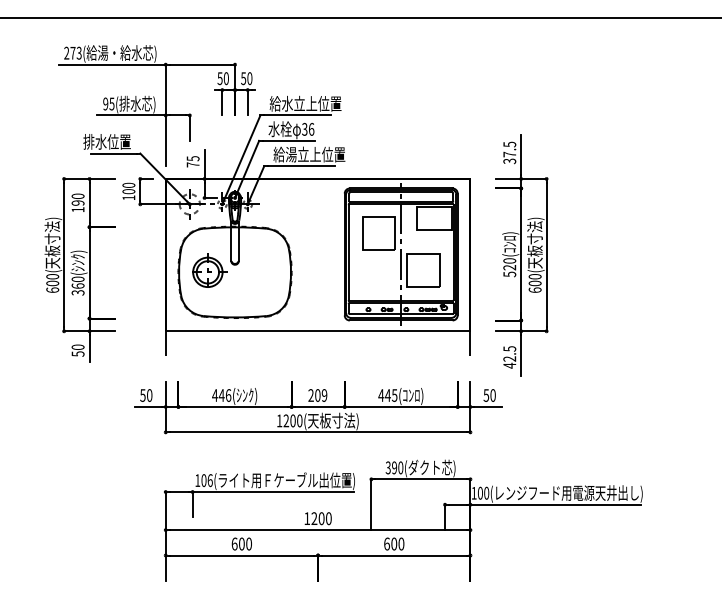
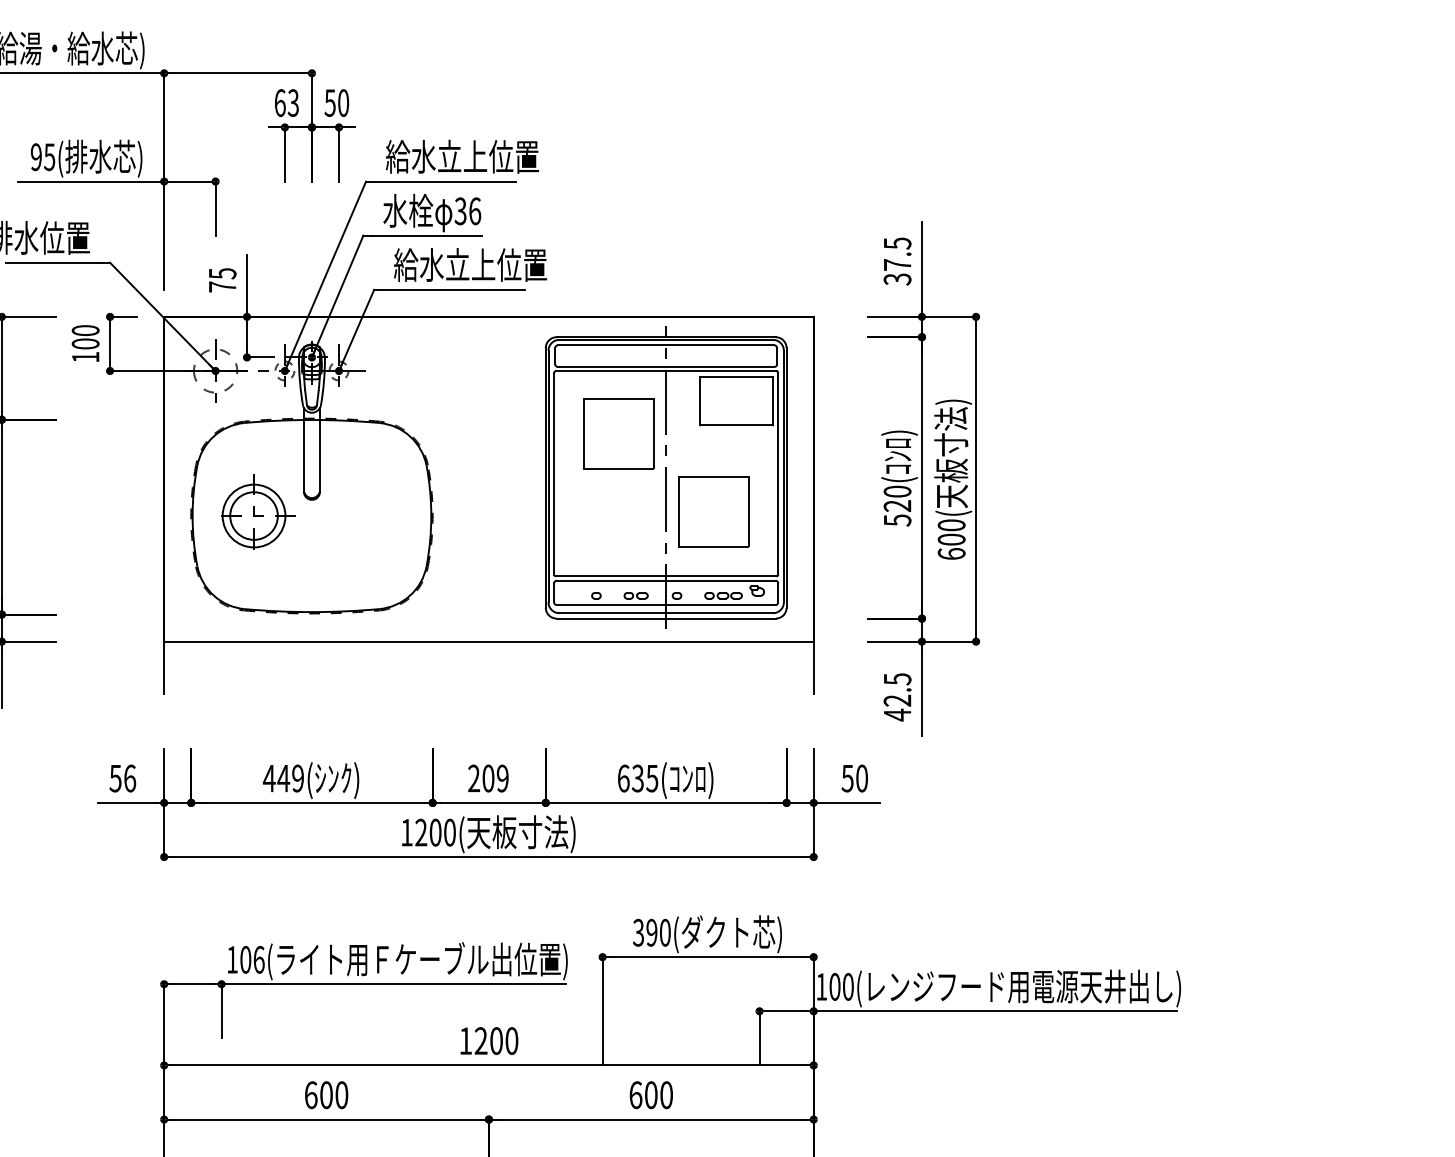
text: (222, 78) -> (285, 102), 50 -> 63
text: (290, 154) -> (430, 264), 給湯立上位置 -> 給水立上位置
text: (149, 395) -> (129, 778), 50 -> 56
text: (228, 395) -> (298, 778), 446( -> 449(
text: (384, 395) -> (630, 778), 445( -> 635(

